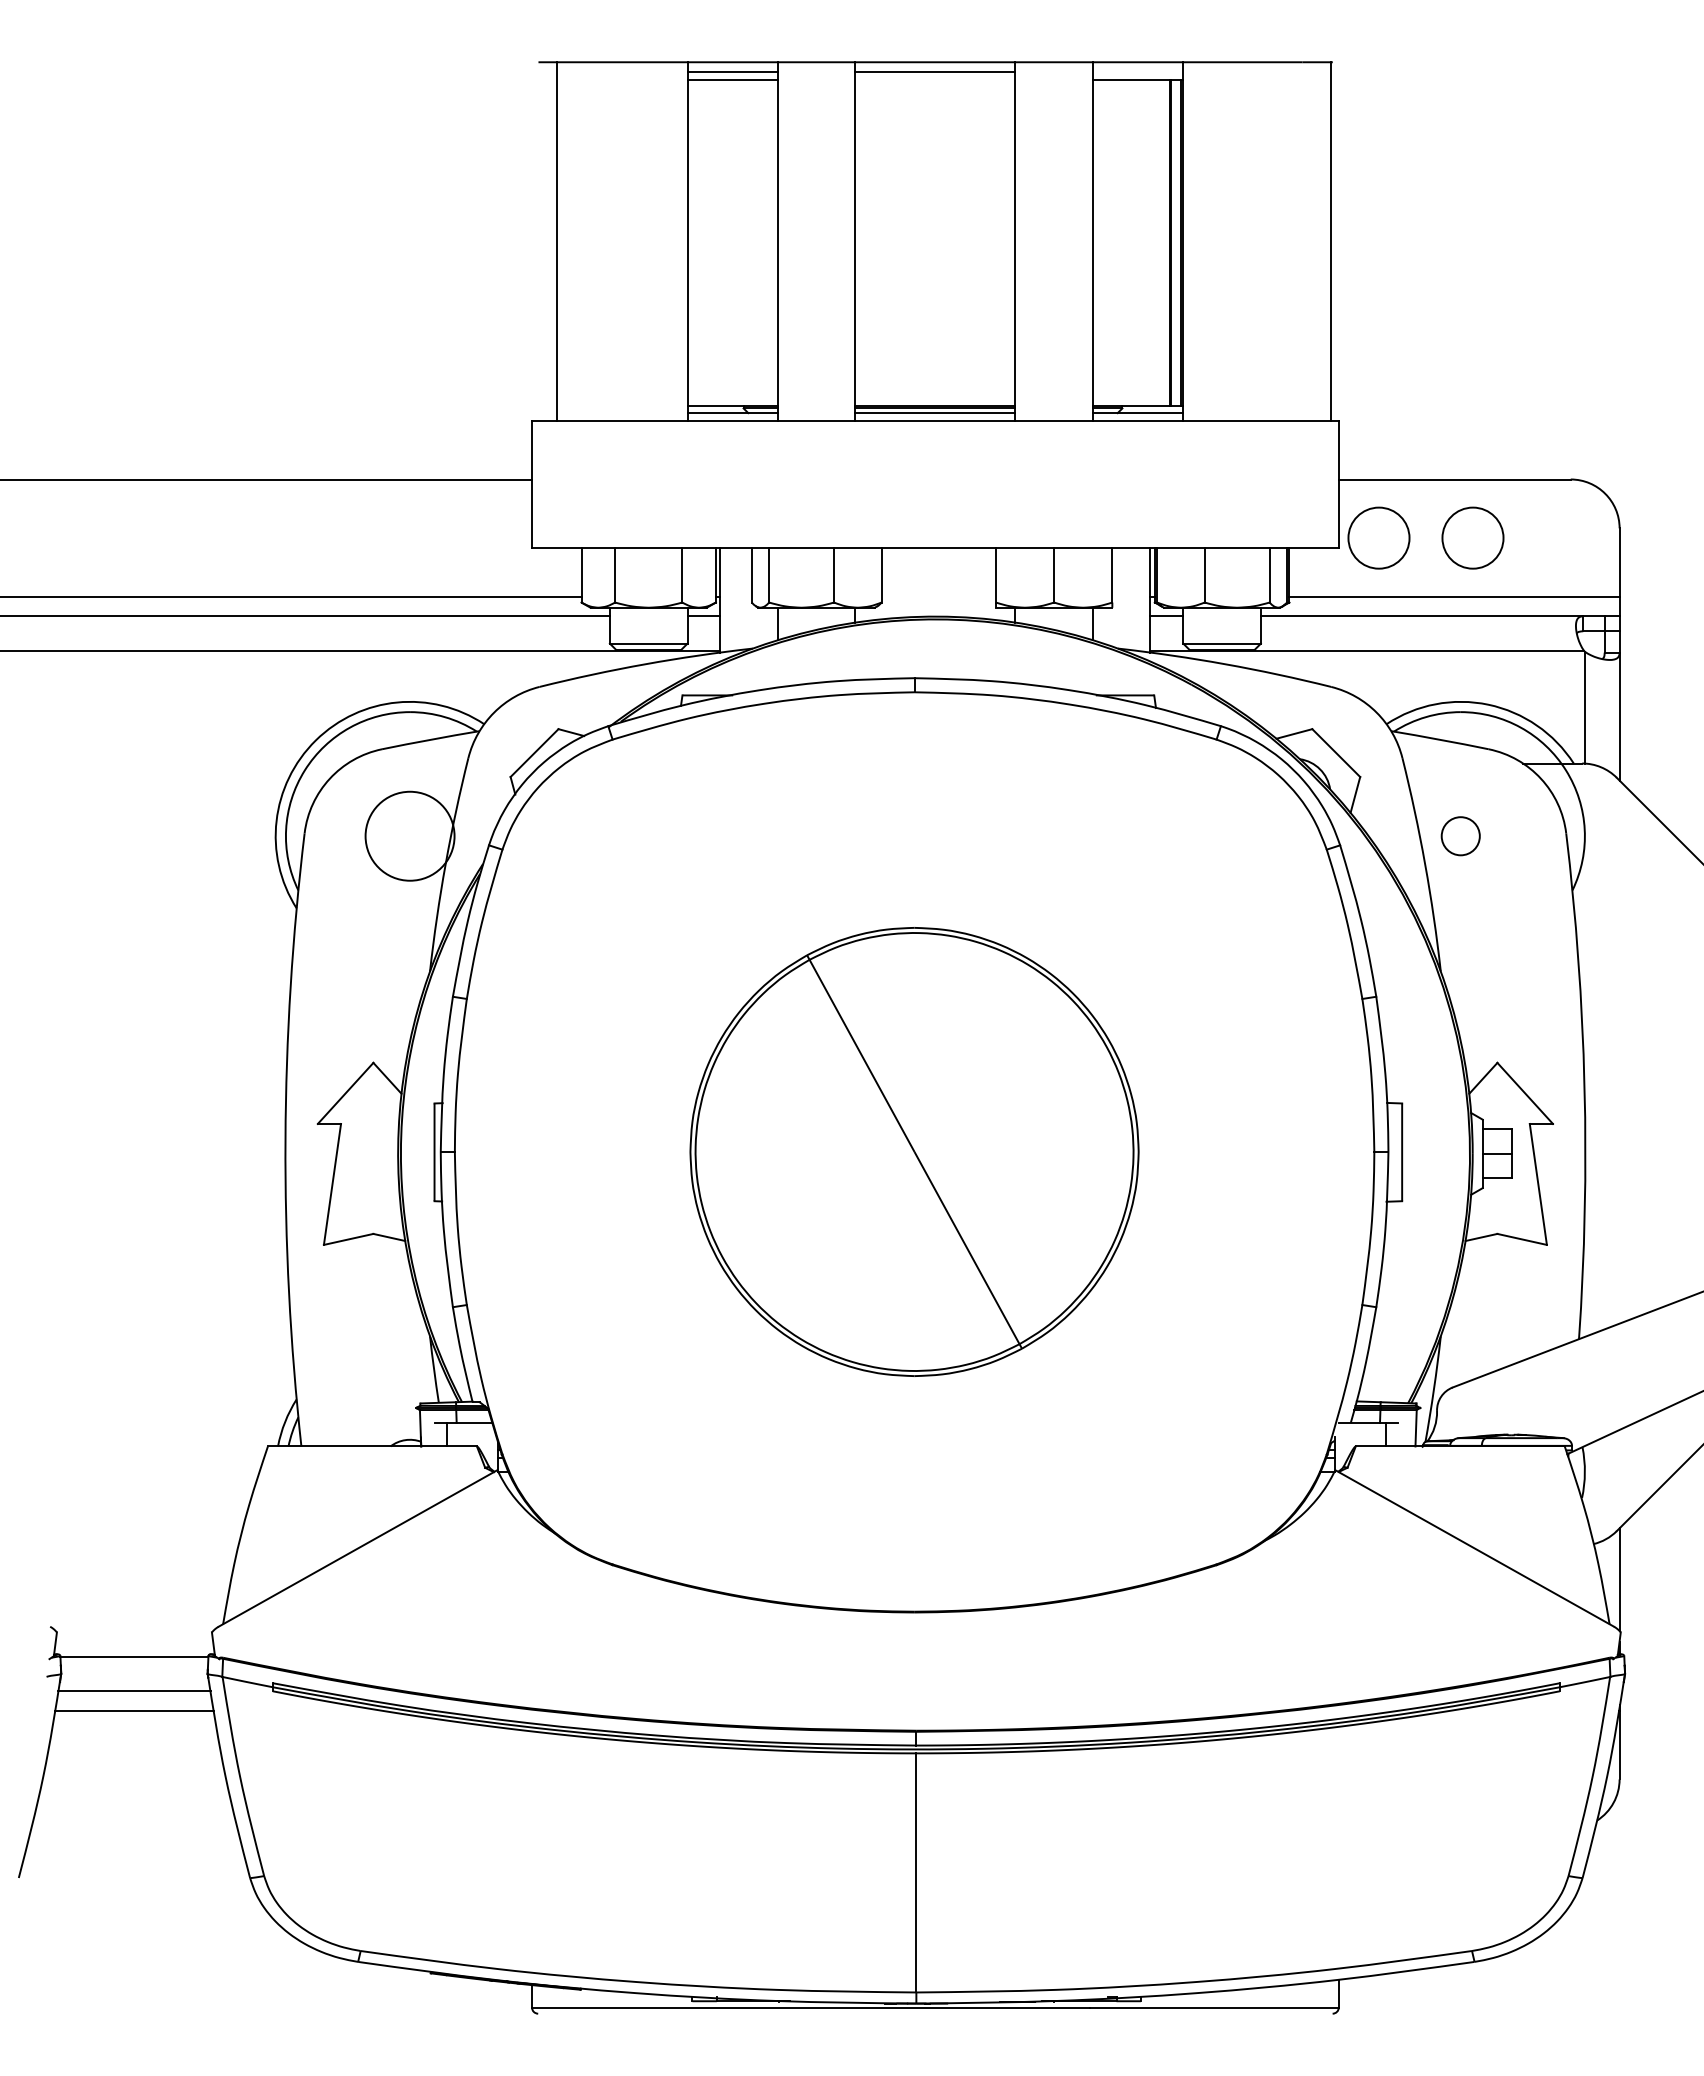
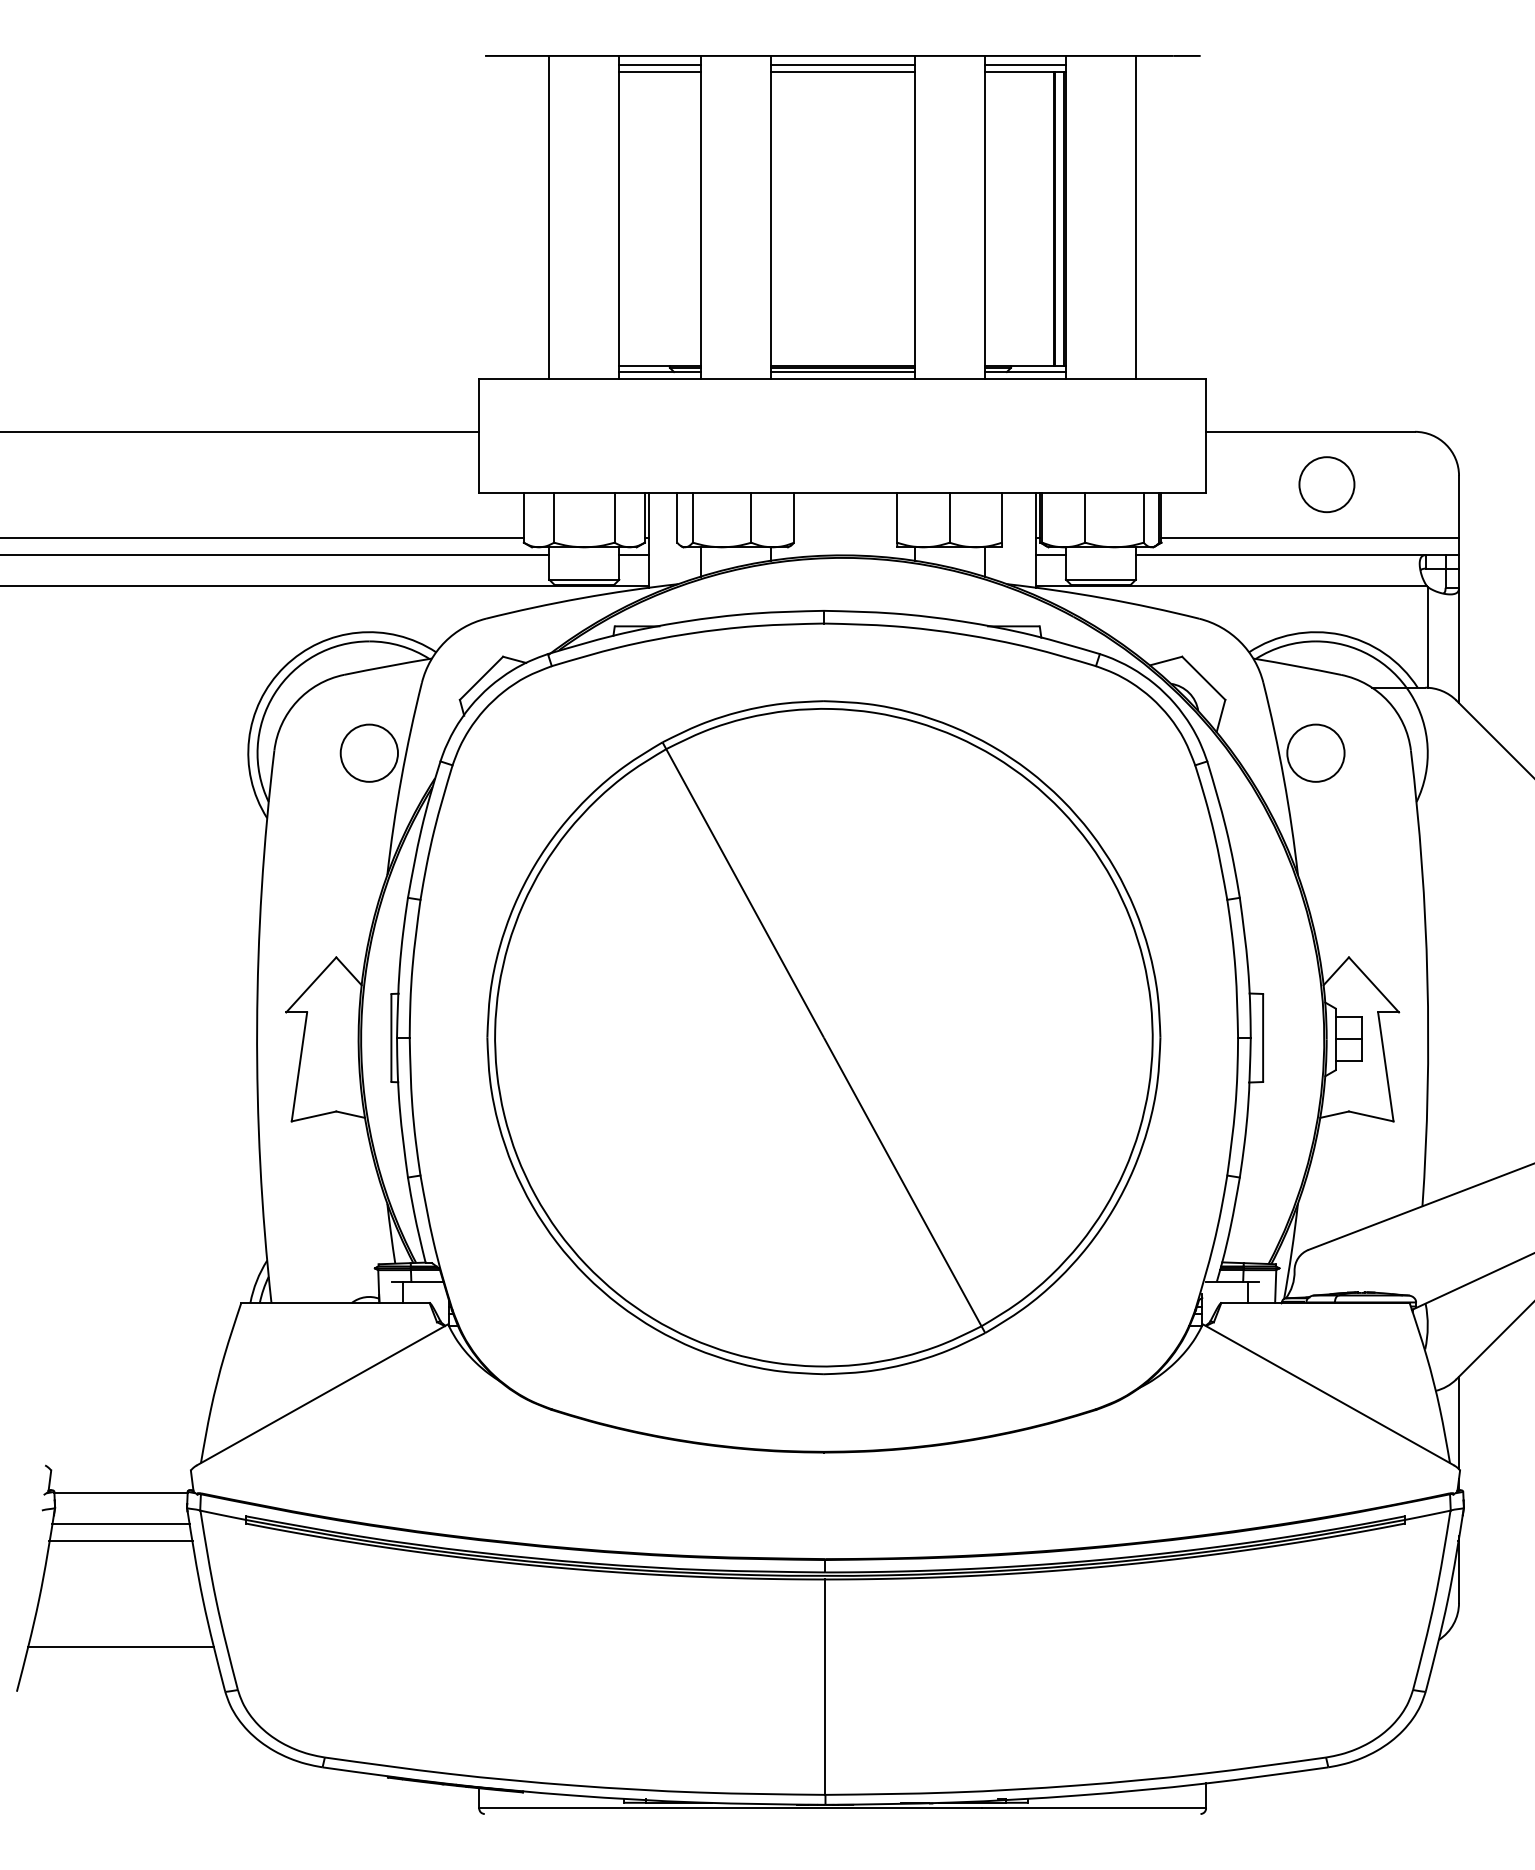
line: (1137, 72) -> (1024, 65), added
line: (935, 79) -> (842, 71), added
line: (556, 241) -> (549, 217), moved
line: (1330, 241) -> (1135, 217), moved
circle: (1378, 537) -> (1241, 484), removed
circle: (409, 836) -> (368, 753), size x0.71
circle: (1460, 836) -> (1315, 753), size x1.67
part: (914, 1151) -> (823, 1037), size x1.67
line: (134, 1828) -> (121, 1647), added

